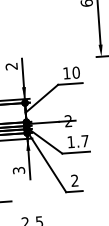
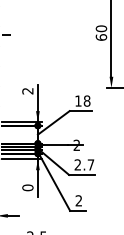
text: (75, 72) -> (86, 100), 10 -> 18
text: (70, 141) -> (77, 164), 1.7 -> 2.7
text: (18, 170) -> (27, 187), 3 -> 0

